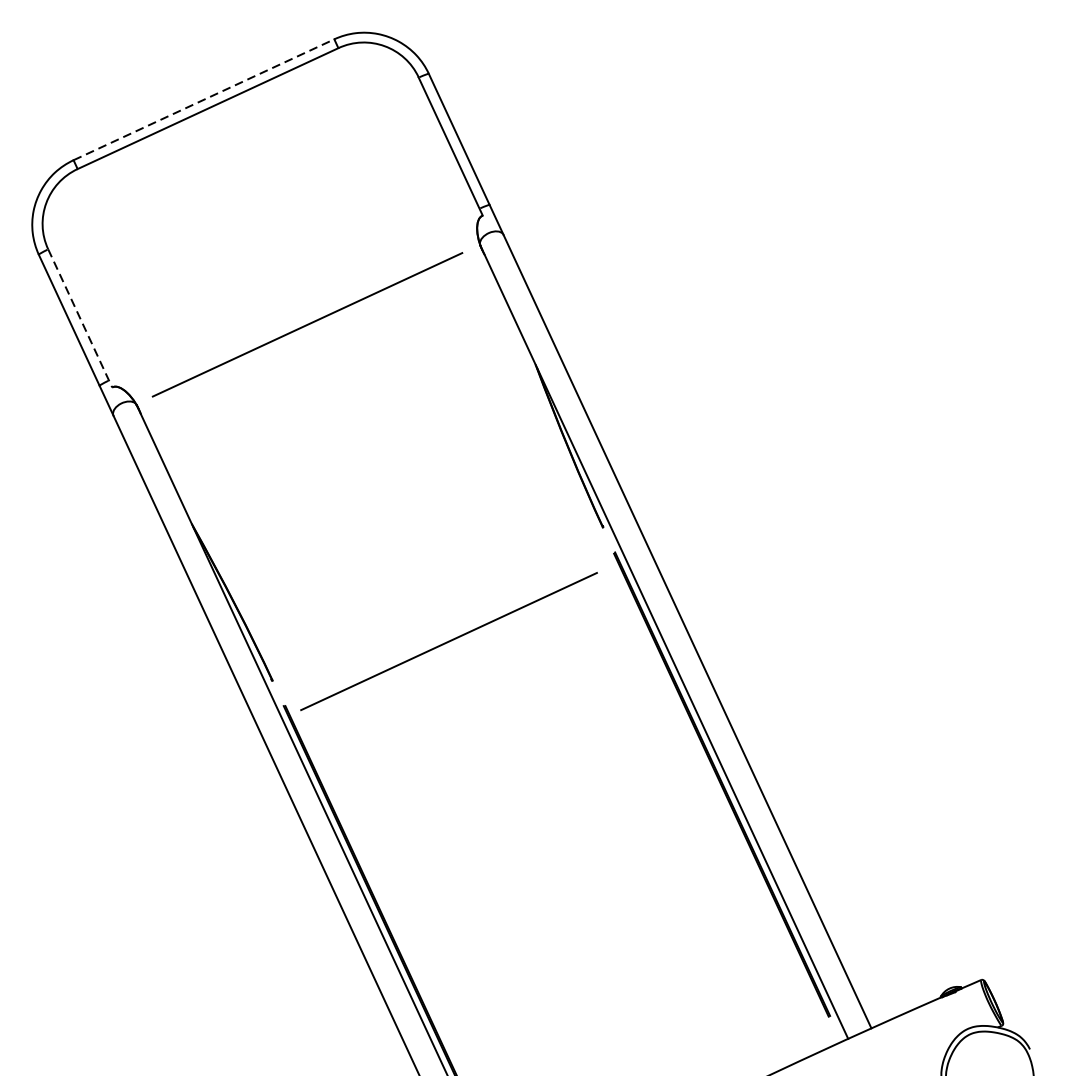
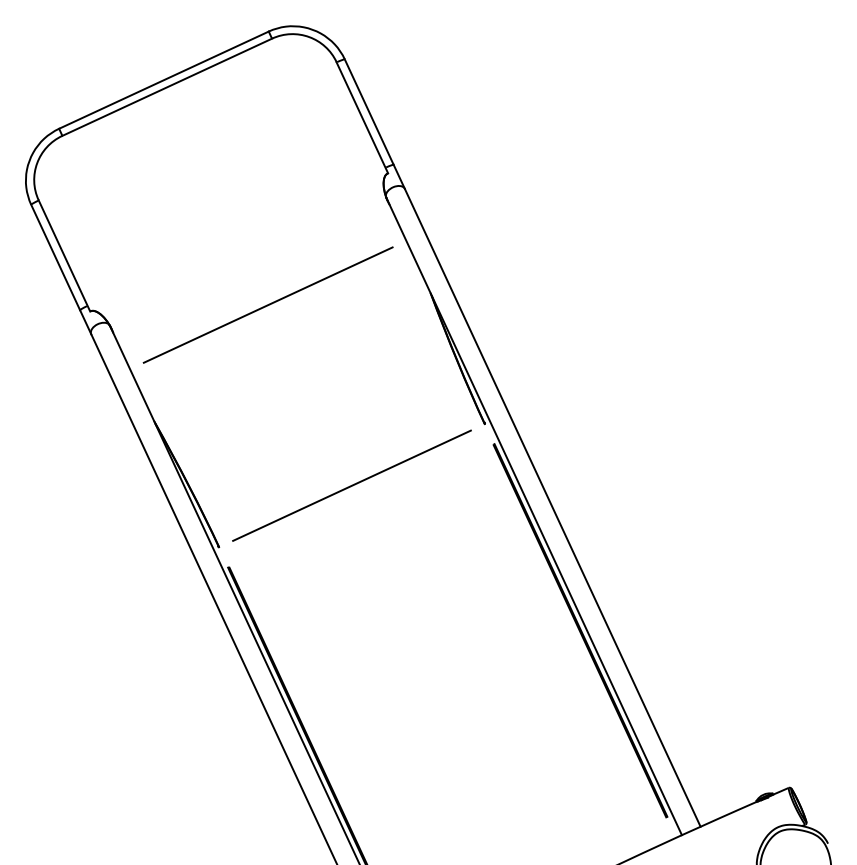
line: (203, 100) -> (163, 80), dashed -> solid
line: (80, 319) -> (64, 256), dashed -> solid
line: (306, 324) -> (267, 304), moved
line: (448, 641) -> (351, 485), moved

